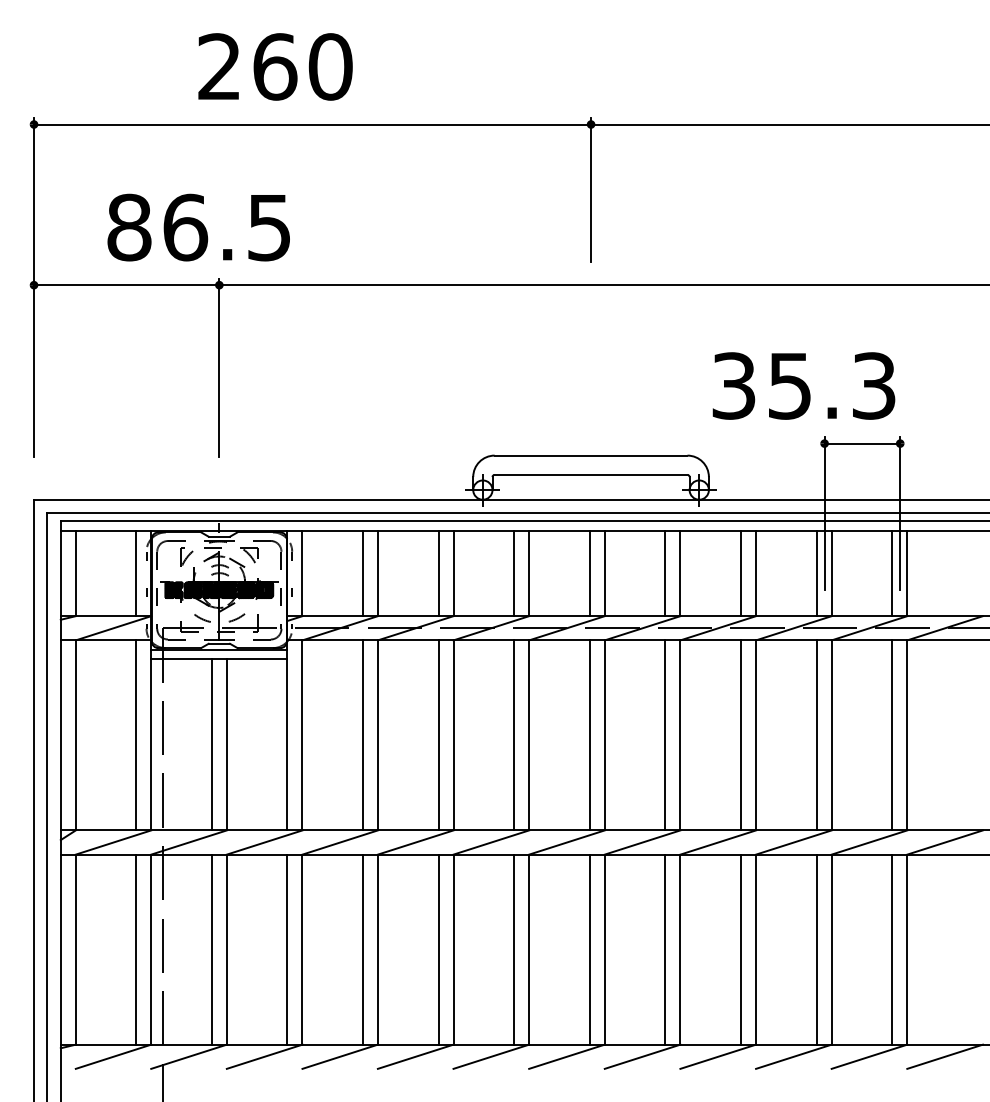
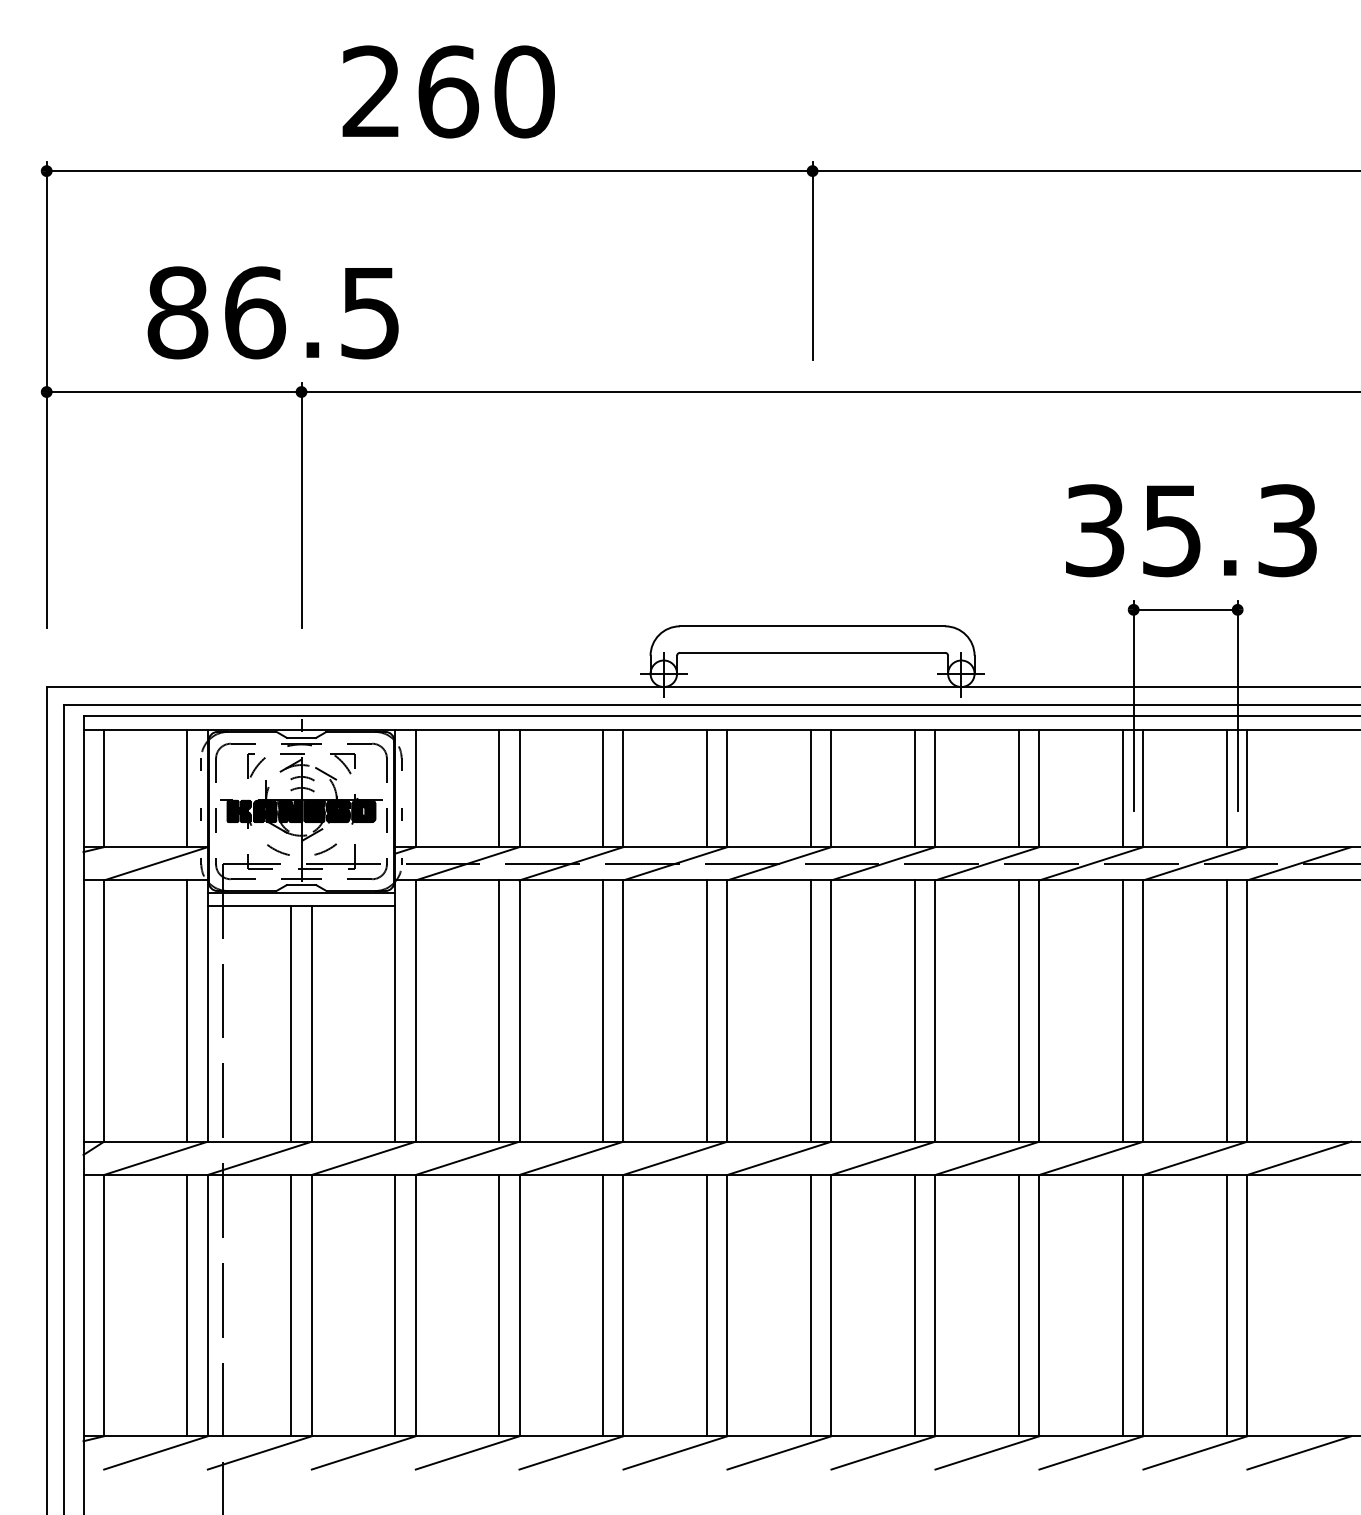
text: (275, 66) -> (448, 91), moved
text: (804, 385) -> (1191, 530), moved

